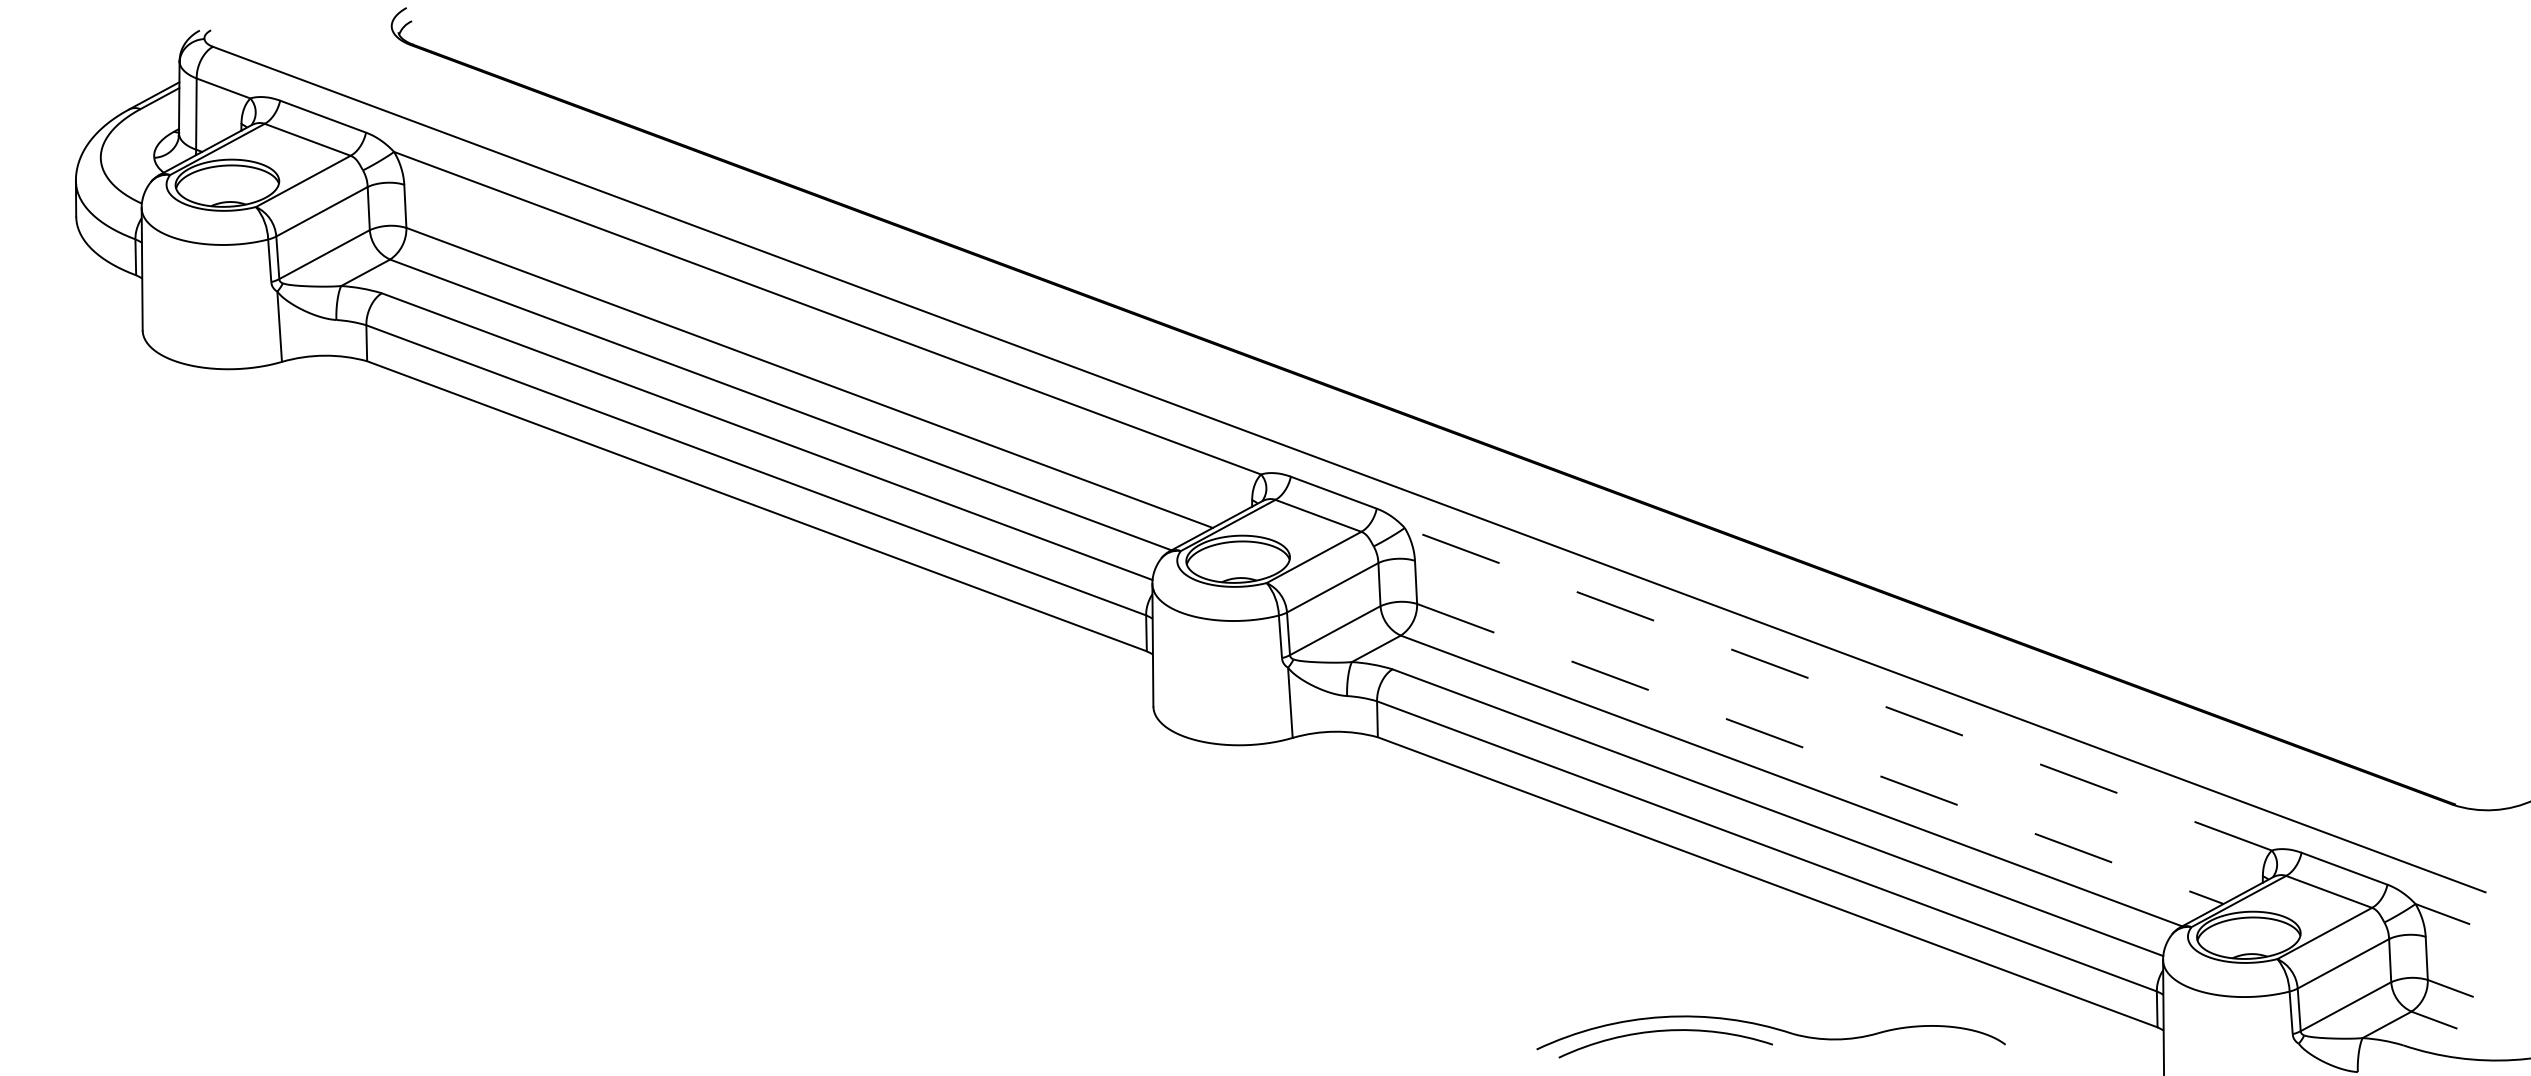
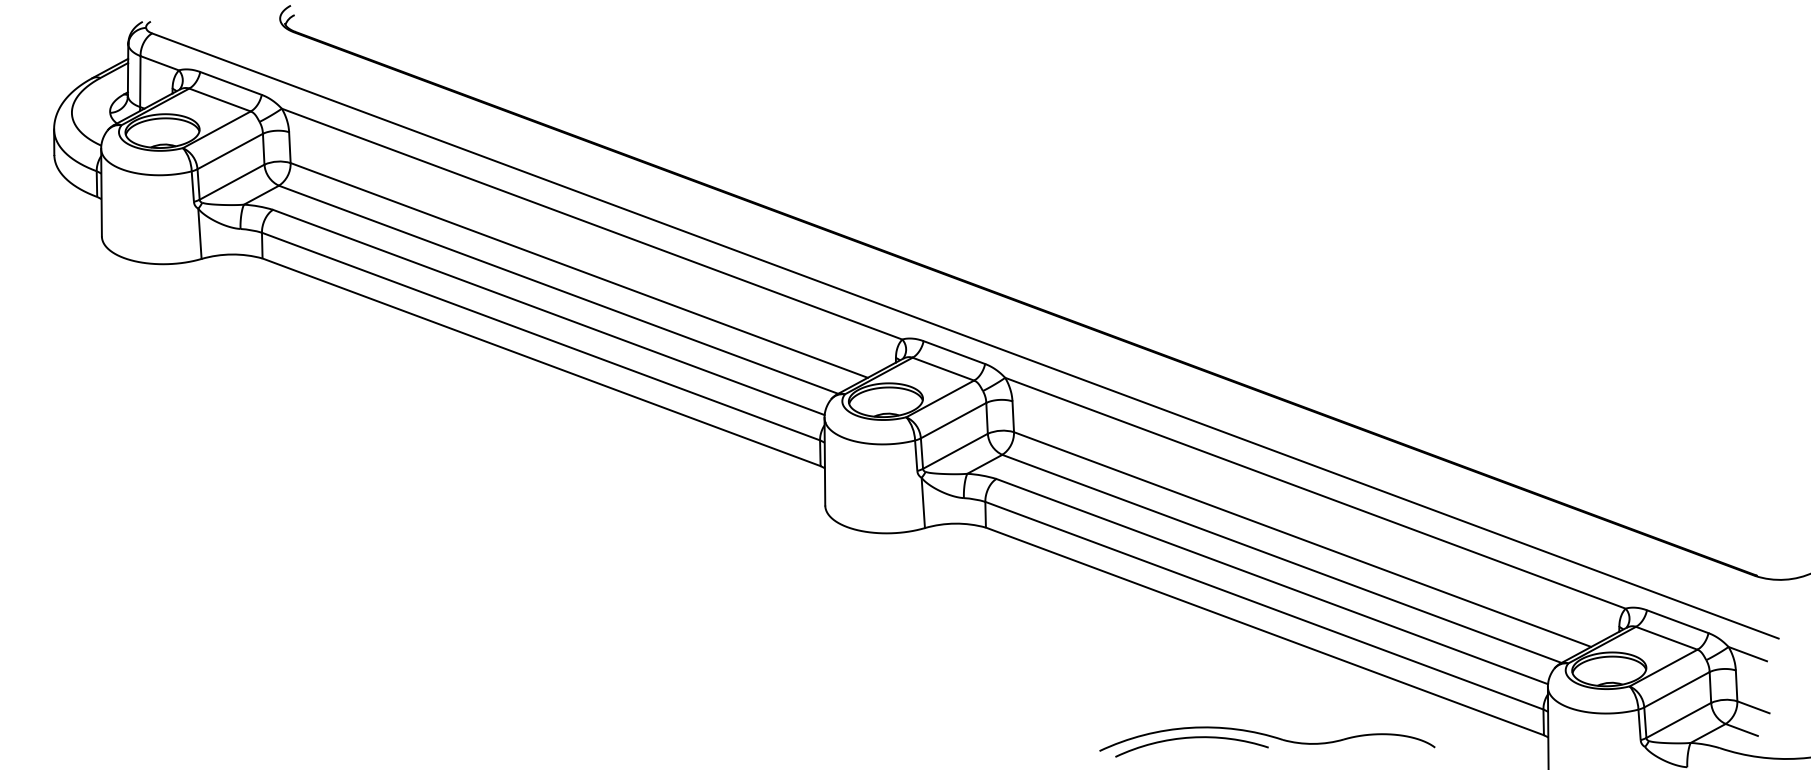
line: (1838, 689) -> (1315, 493), dashed -> solid
line: (1820, 754) -> (1302, 539), dashed -> solid

